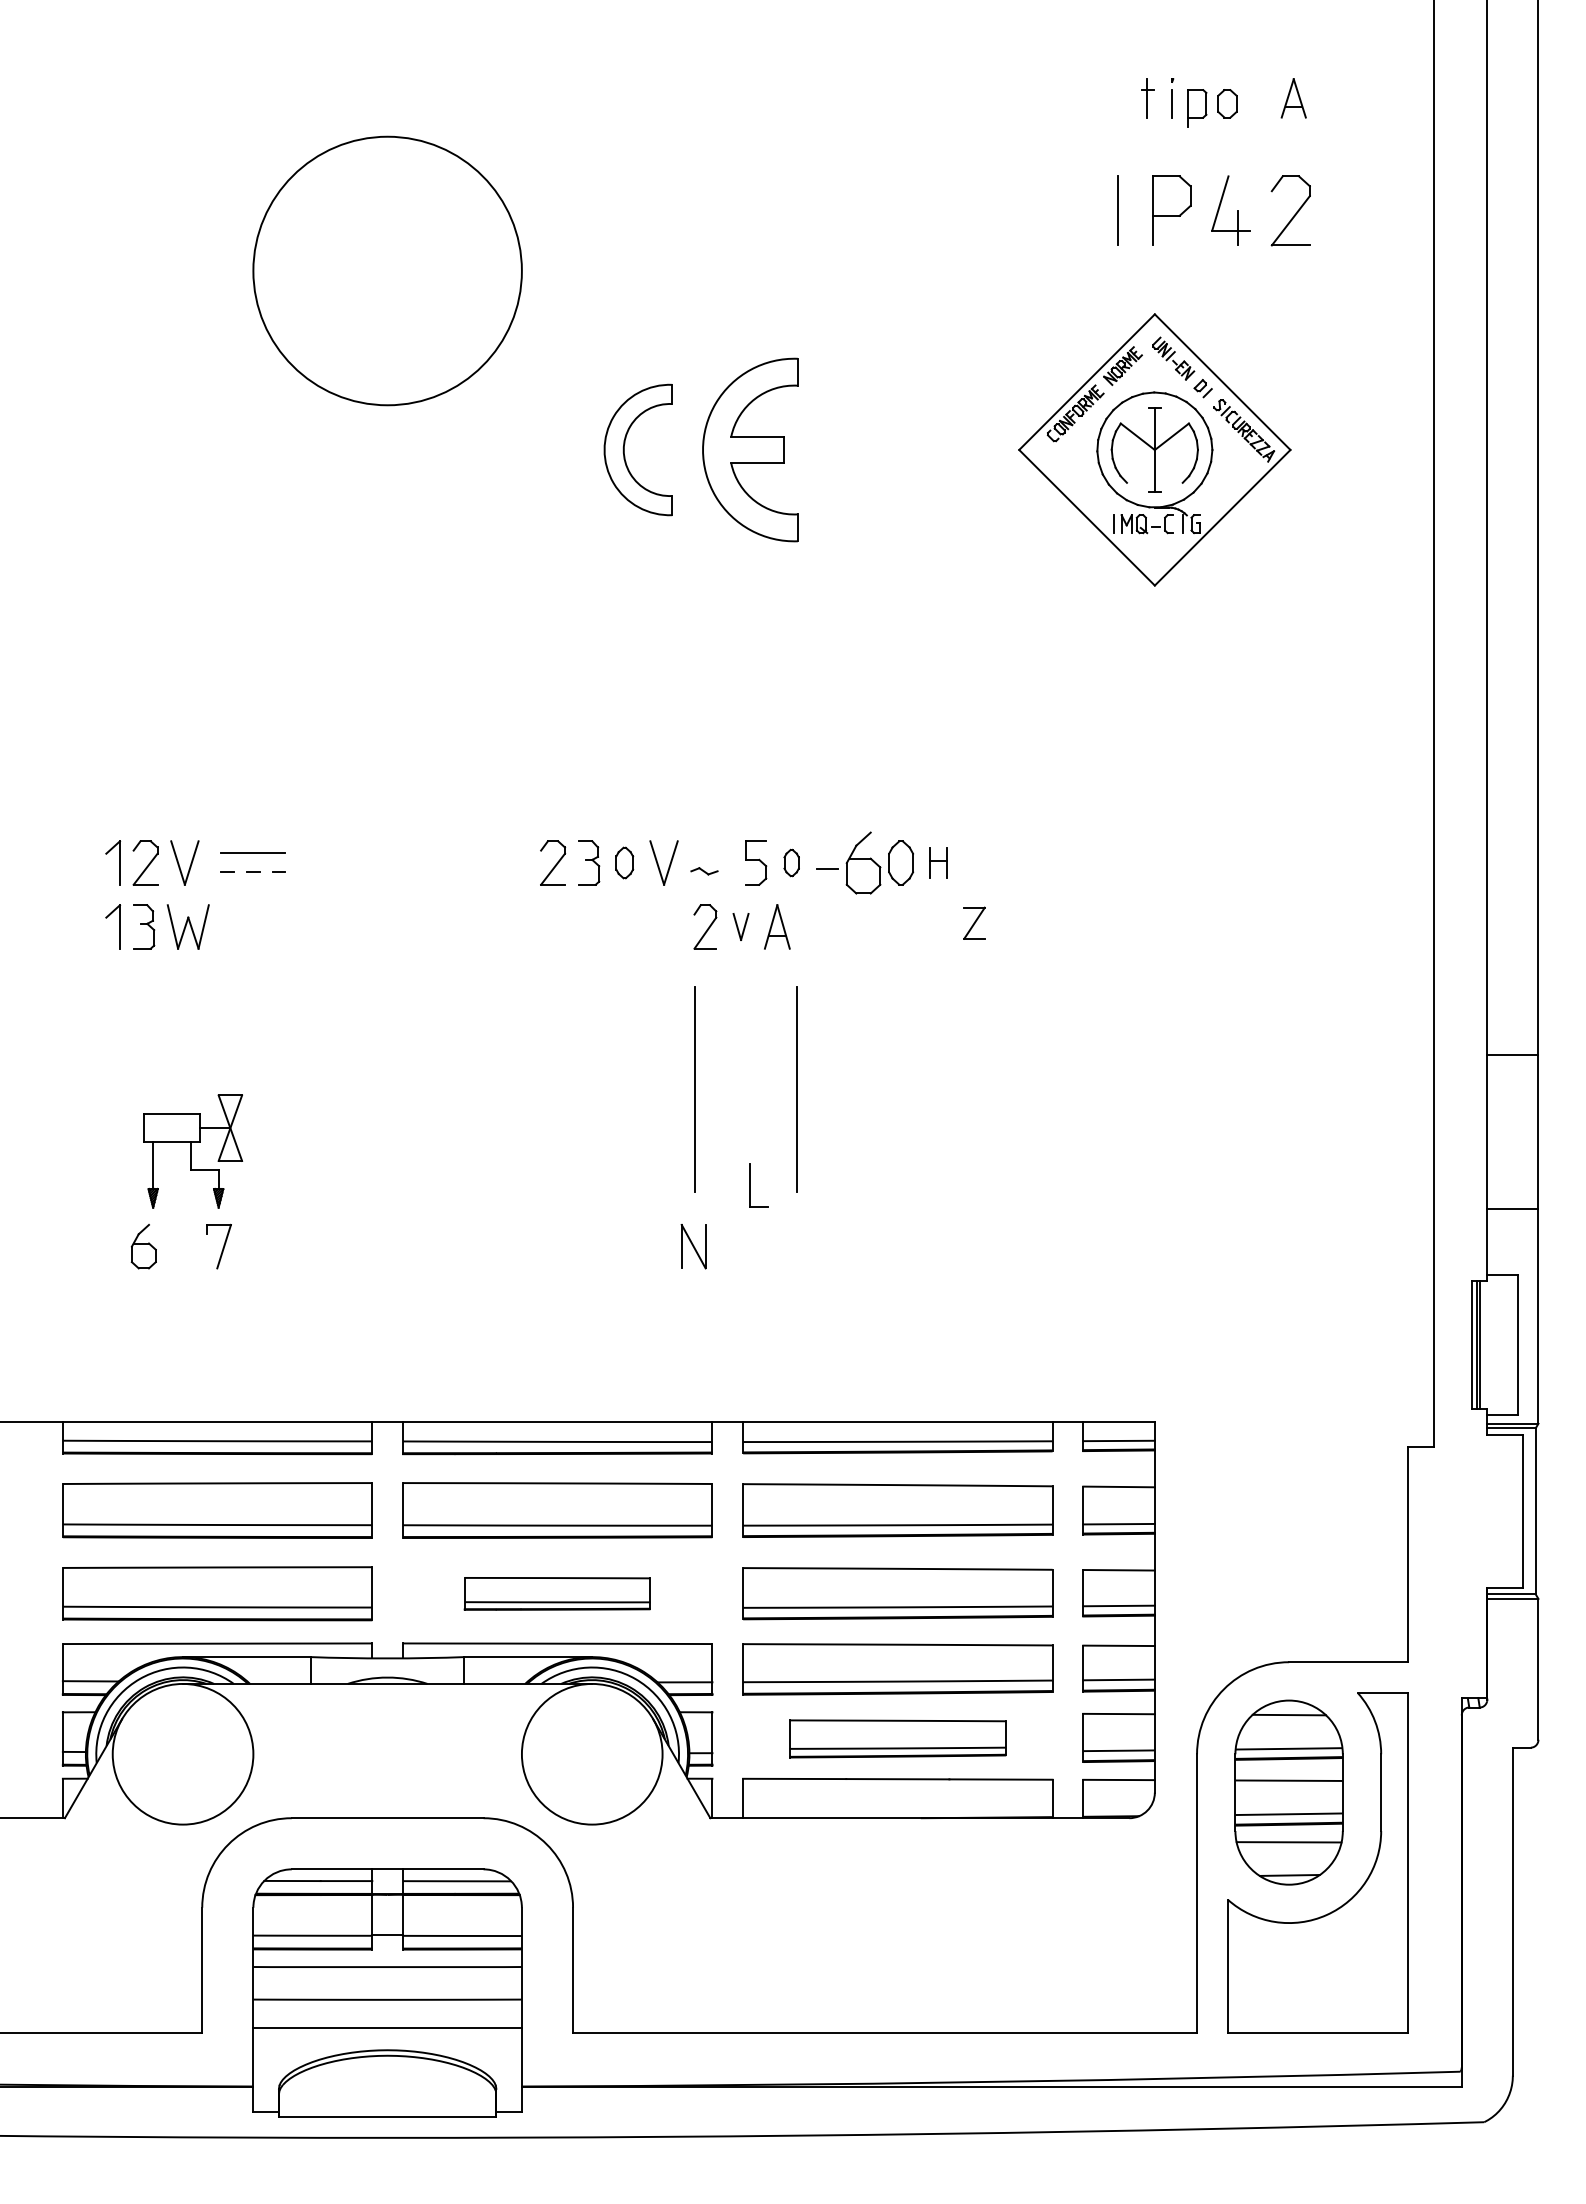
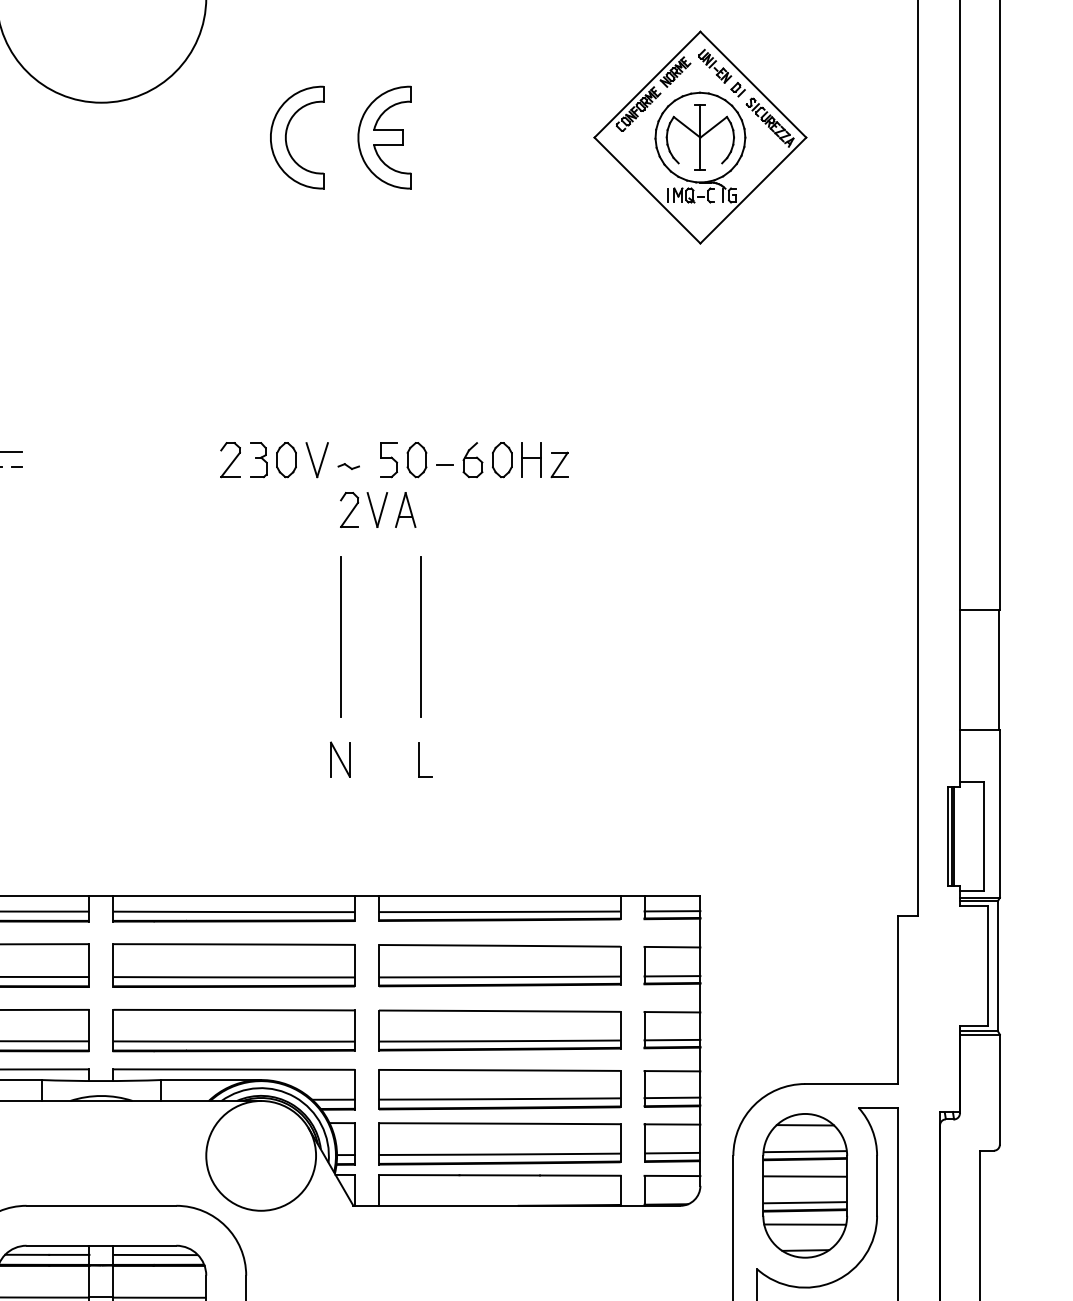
part: (750, 449) -> (384, 137), size x0.71
part: (624, 862) -> (286, 459), size x1.43
part: (791, 862) -> (416, 459), size x1.67
part: (863, 862) -> (472, 459), size x0.71
part: (938, 862) -> (531, 459), size x1.43
part: (974, 922) -> (559, 464), moved
part: (740, 926) -> (376, 509), size x1.67
part: (750, 1185) -> (419, 759), moved
part: (557, 1593) -> (234, 1030), size x1.67
part: (897, 1738) -> (499, 1143), size x1.43

